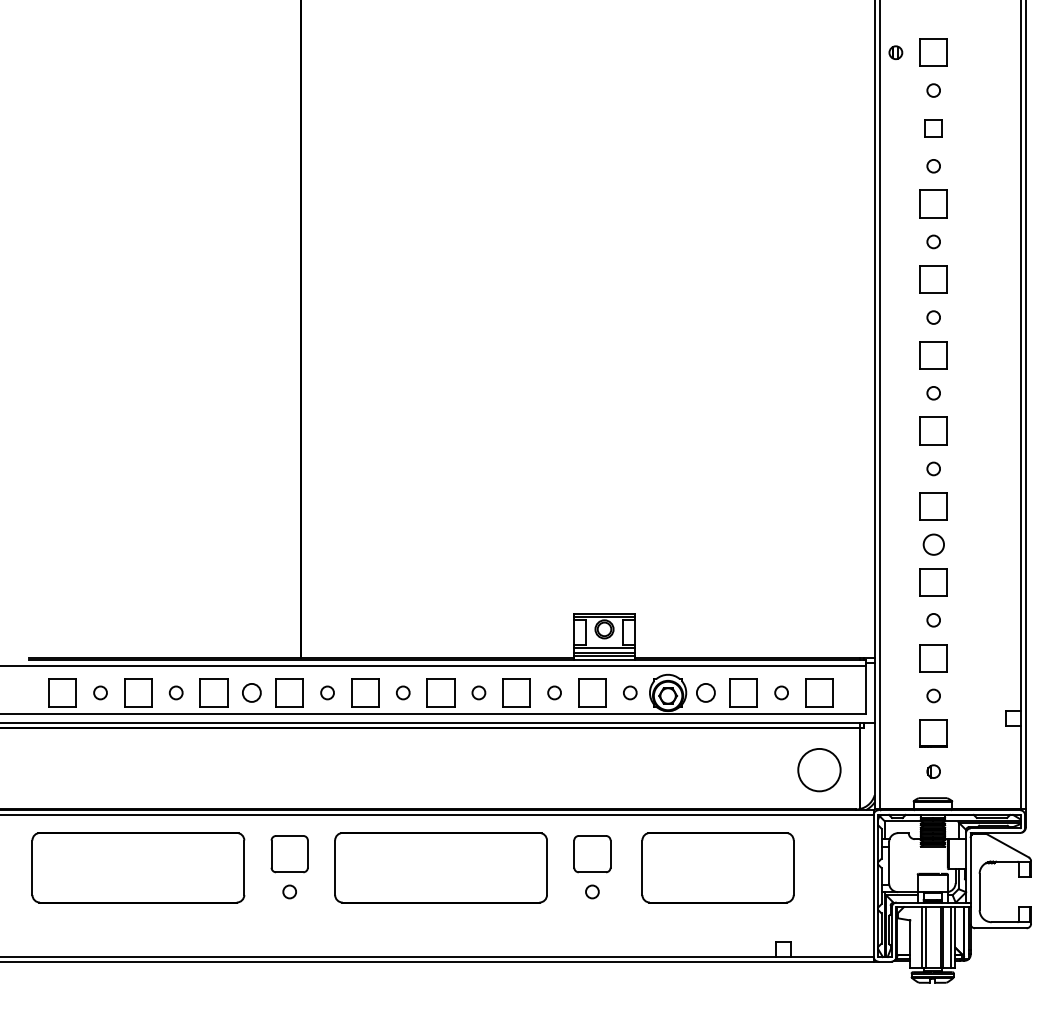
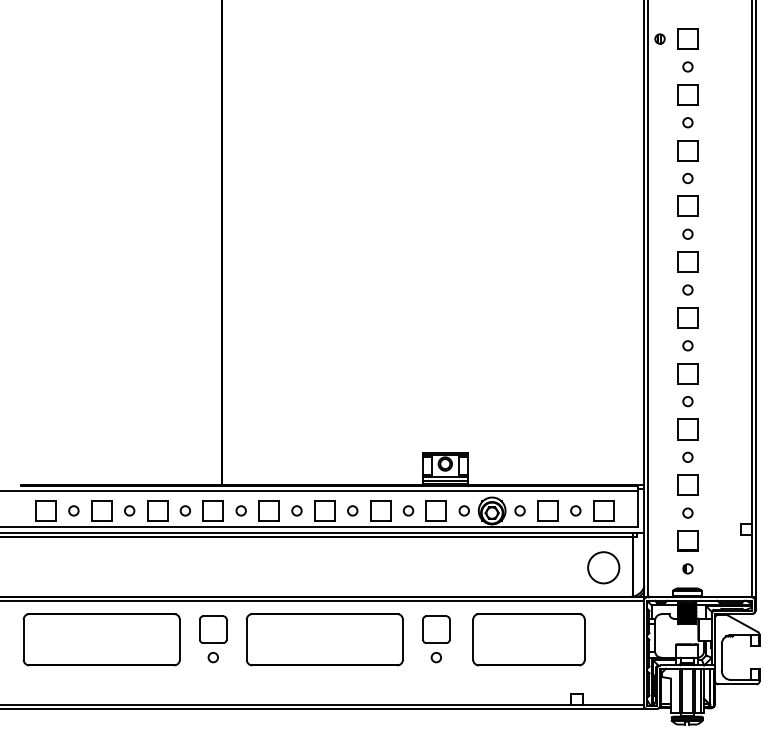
part: (933, 128) -> (687, 94), size x1.67
circle: (933, 544) -> (687, 401), size x0.62
circle: (251, 692) -> (185, 510), size x0.71
circle: (705, 692) -> (519, 510), size x0.71

